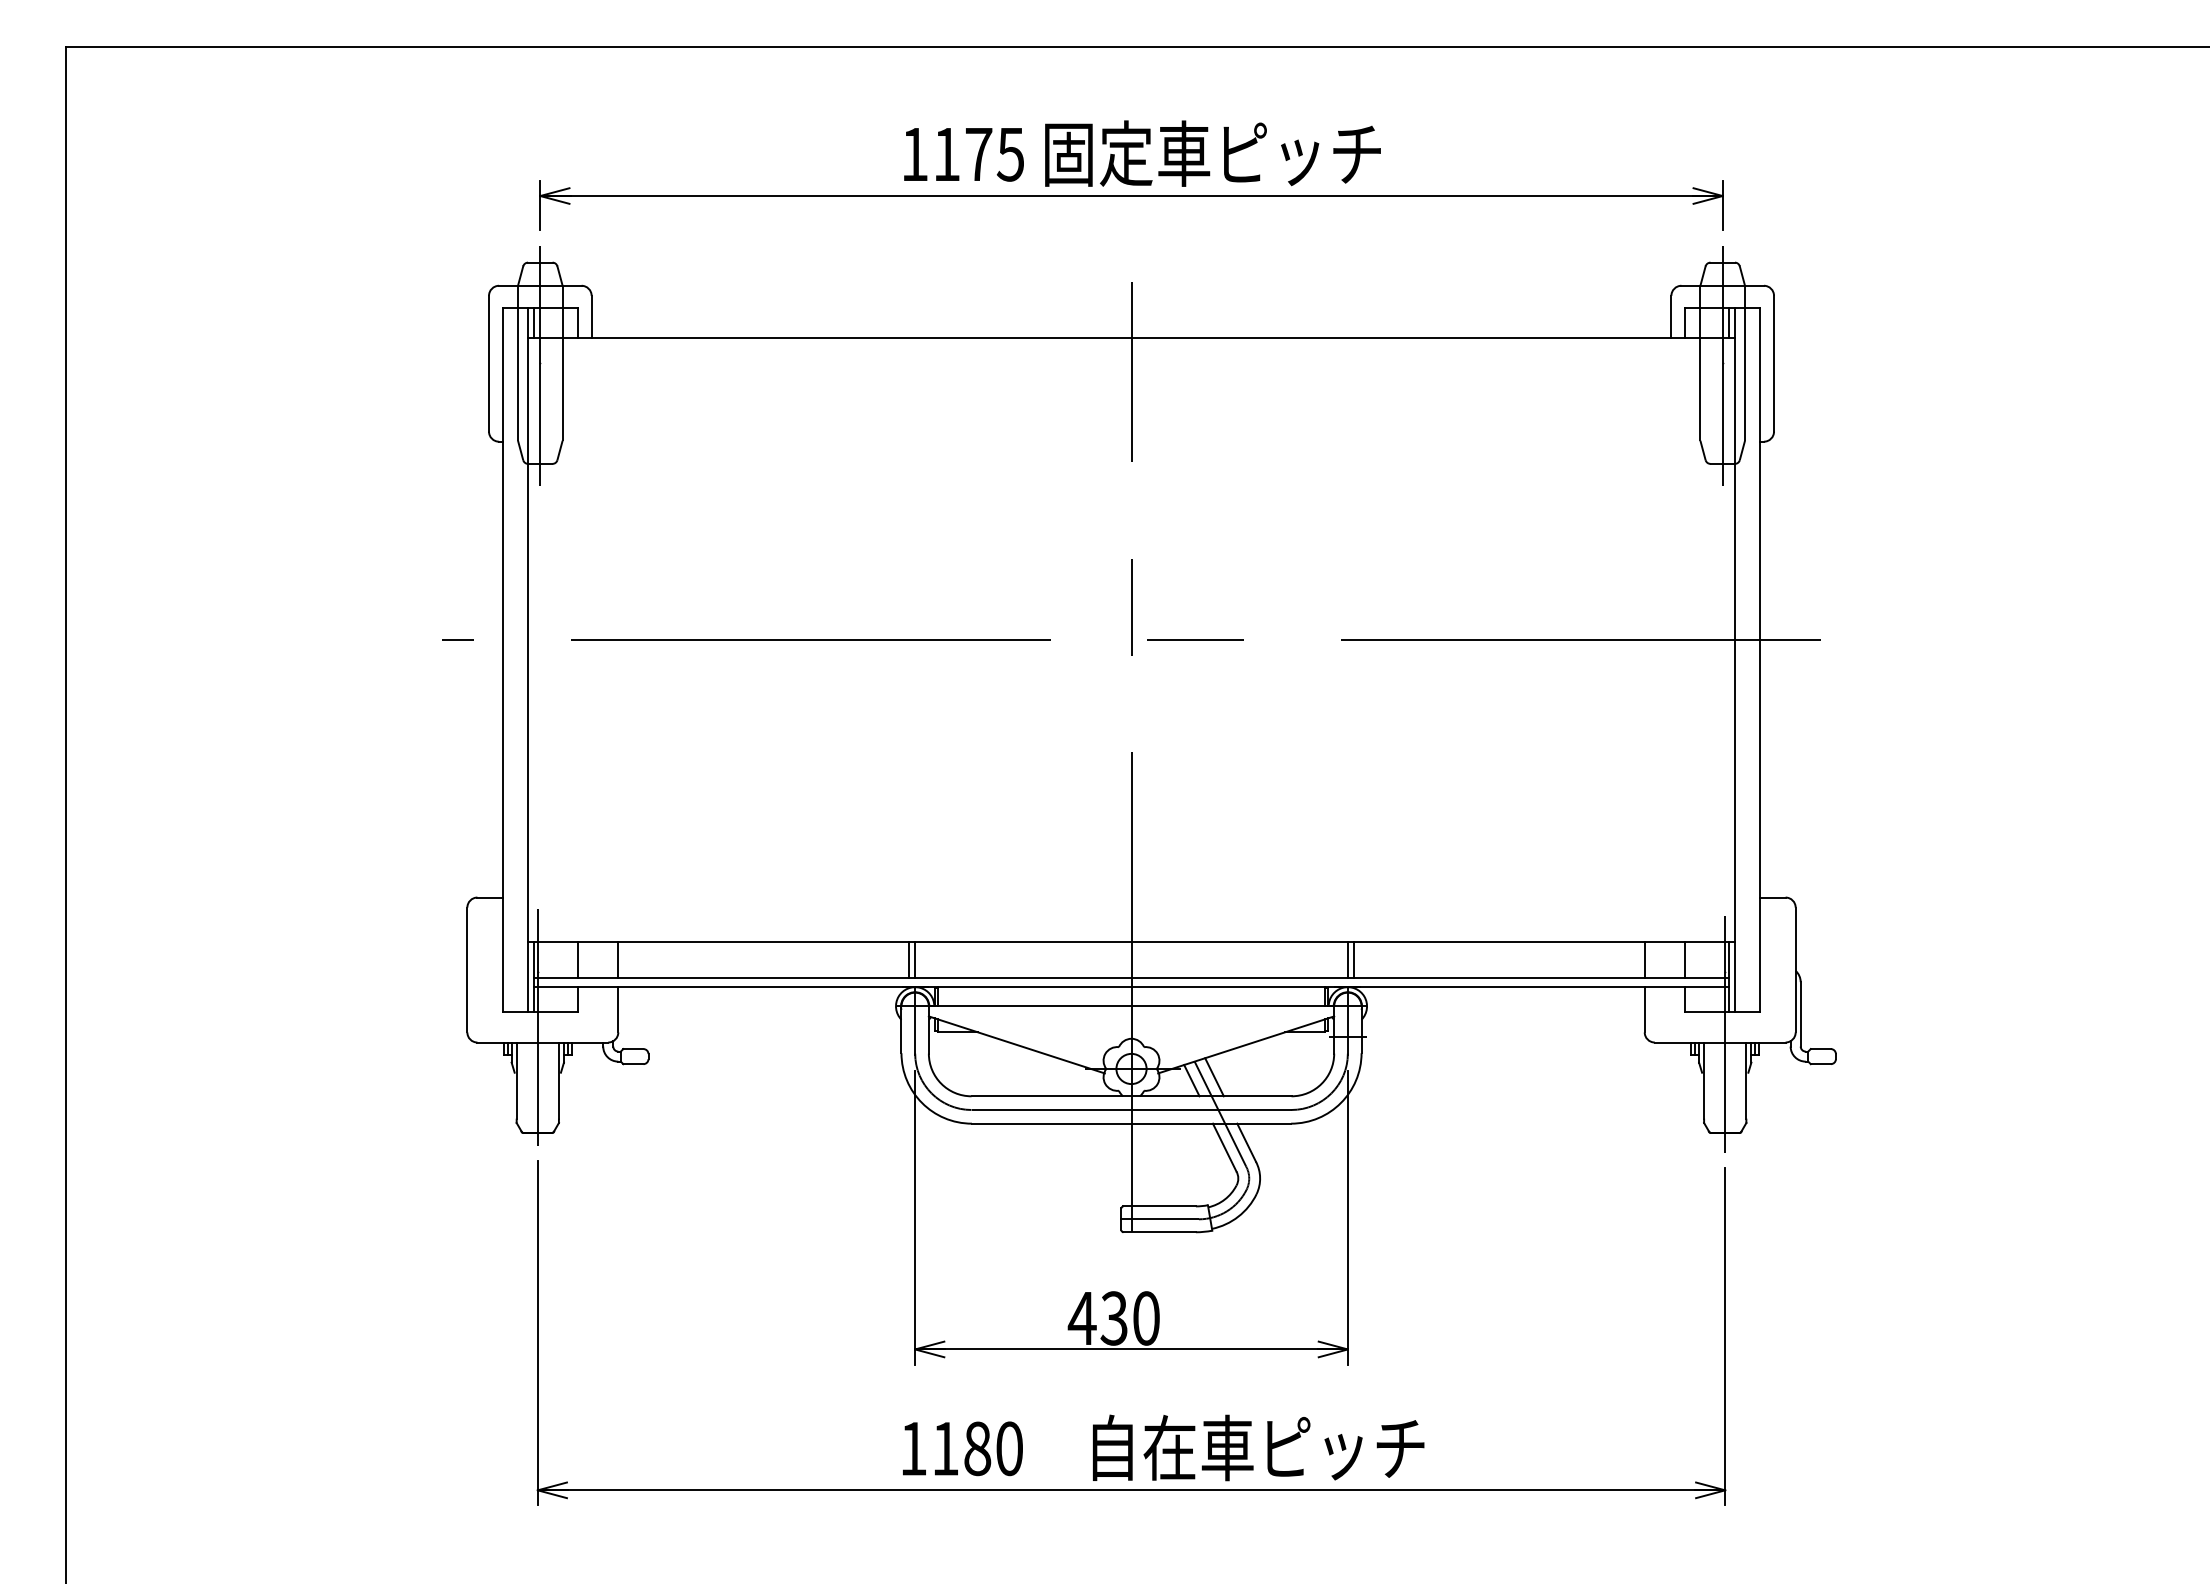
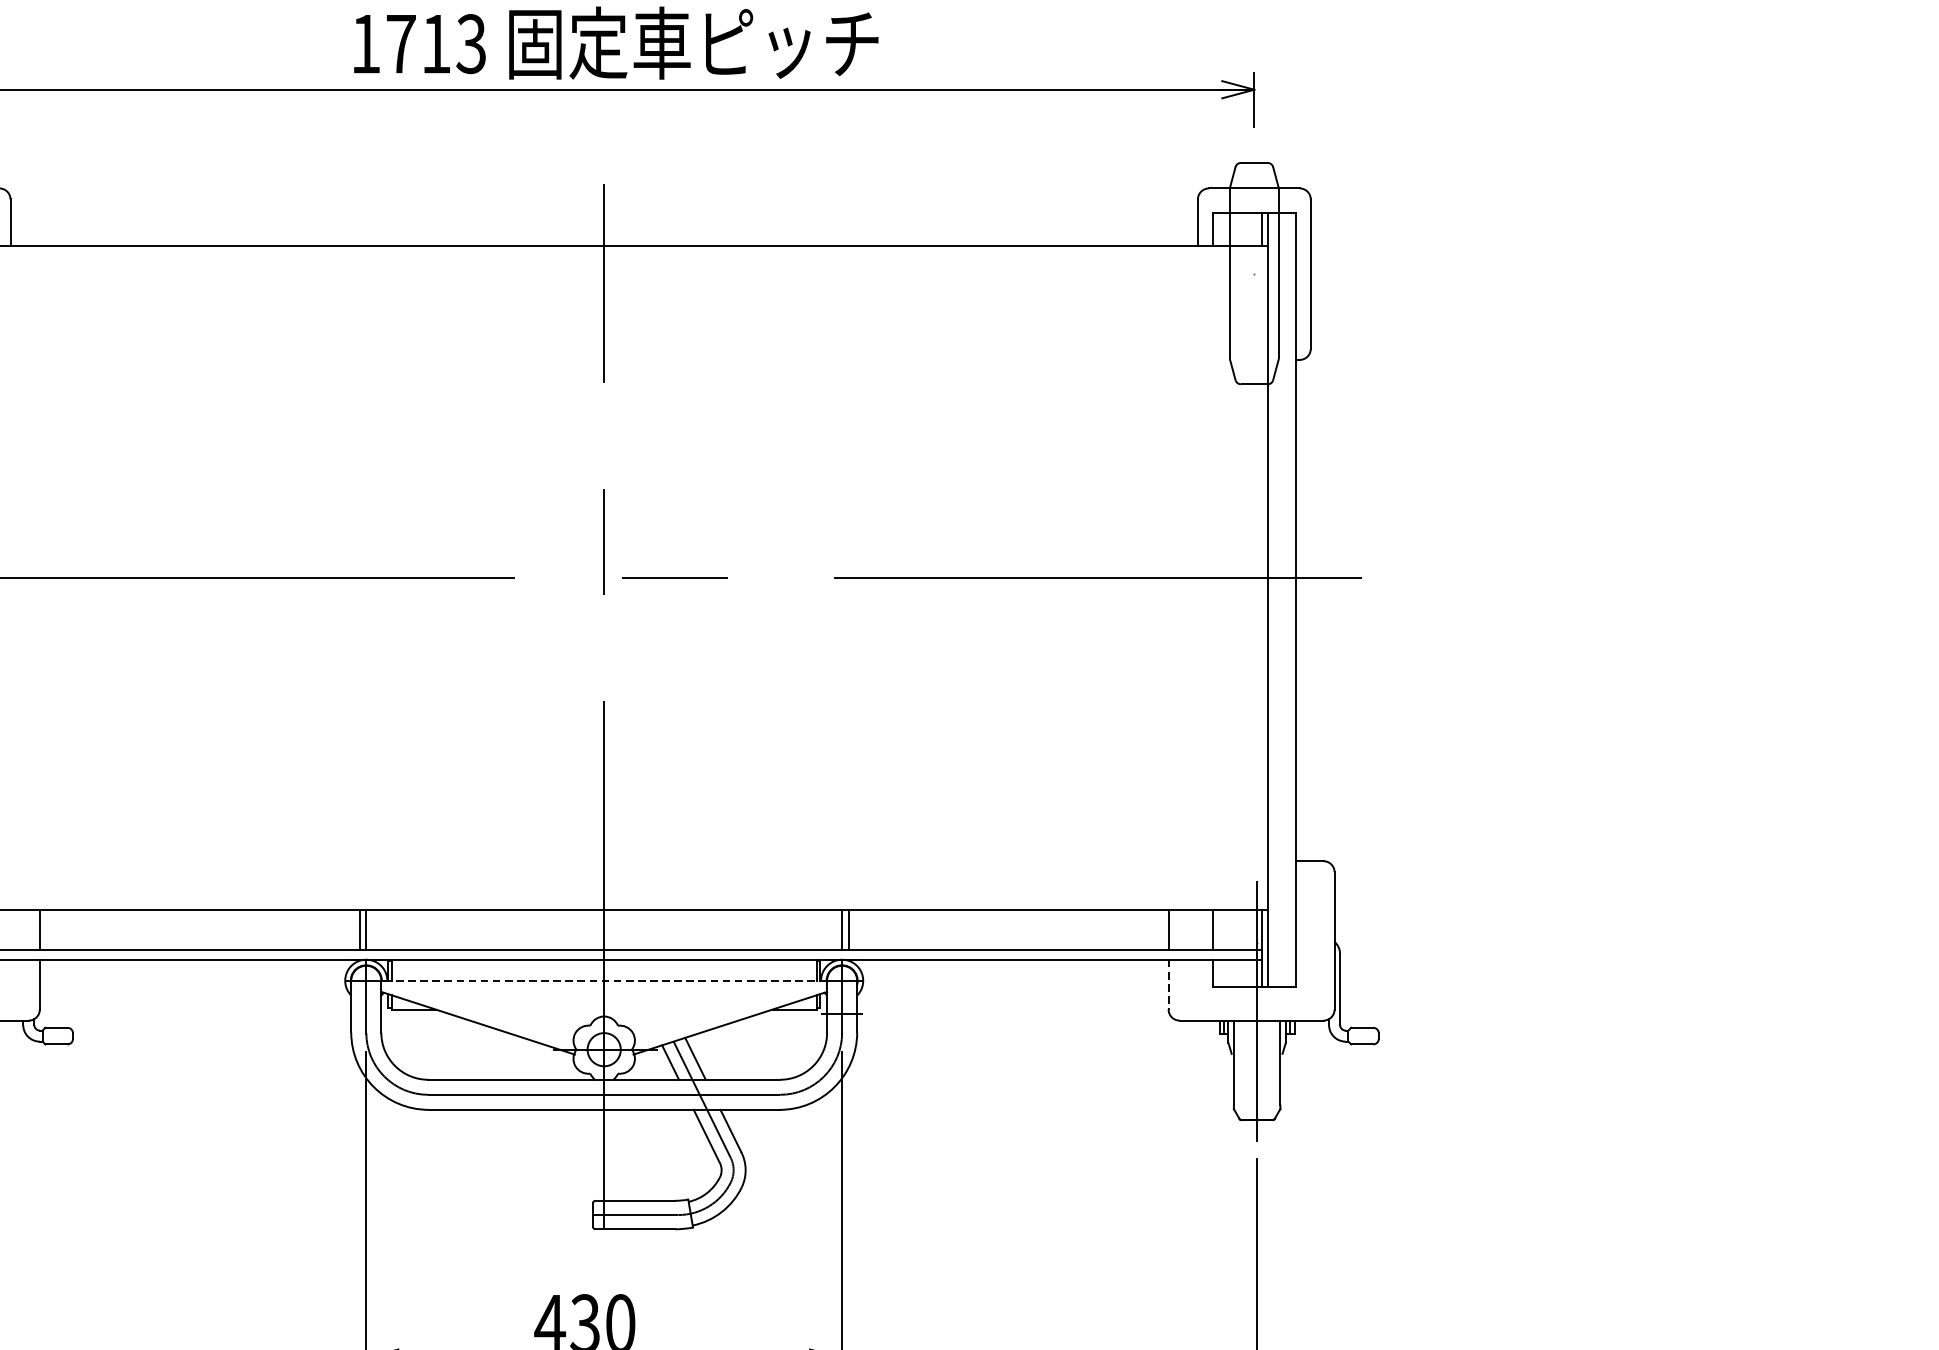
text: (978, 154) -> (435, 44), 1175 -> 1713
line: (1722, 365) -> (1254, 276), removed
line: (1131, 1006) -> (604, 981), solid -> dashed
line: (1644, 1009) -> (1168, 984), solid -> dashed

